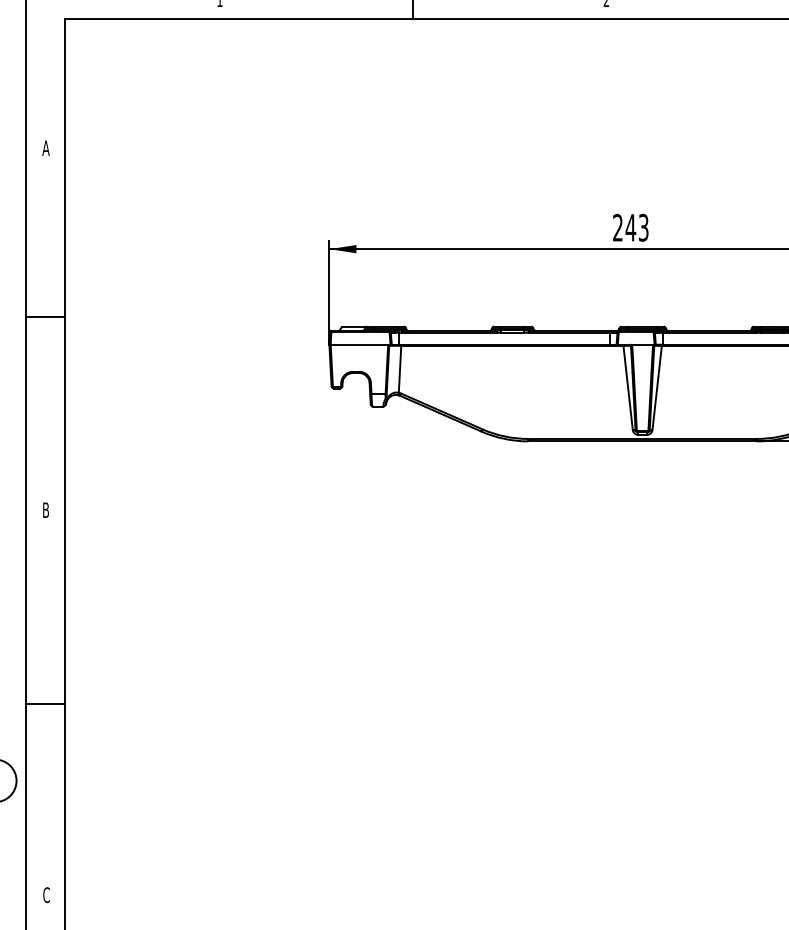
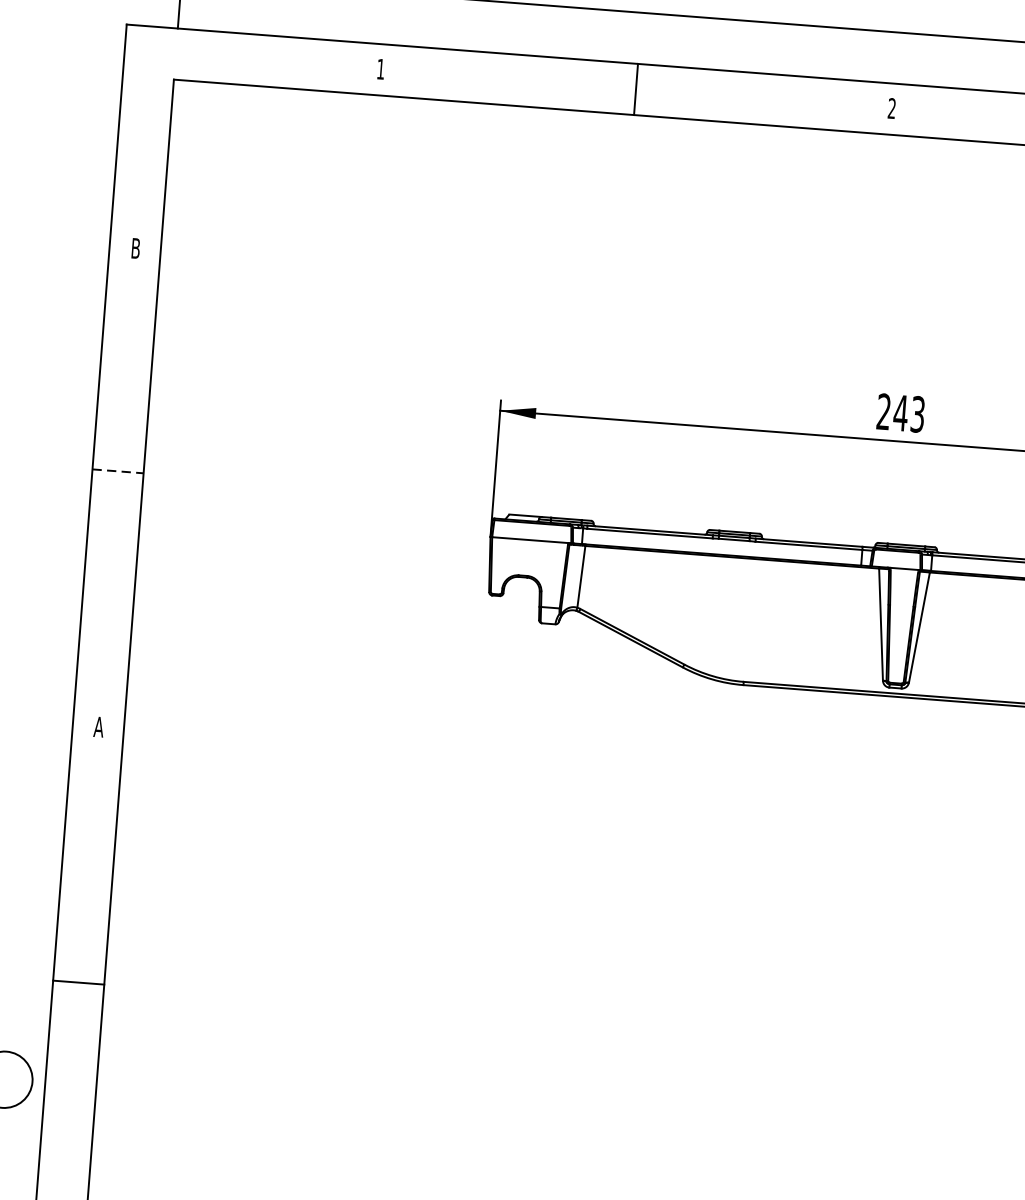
text: (45, 147) -> (135, 247), A -> B
line: (46, 316) -> (119, 471), solid -> dashed
text: (45, 509) -> (98, 726), B -> A

